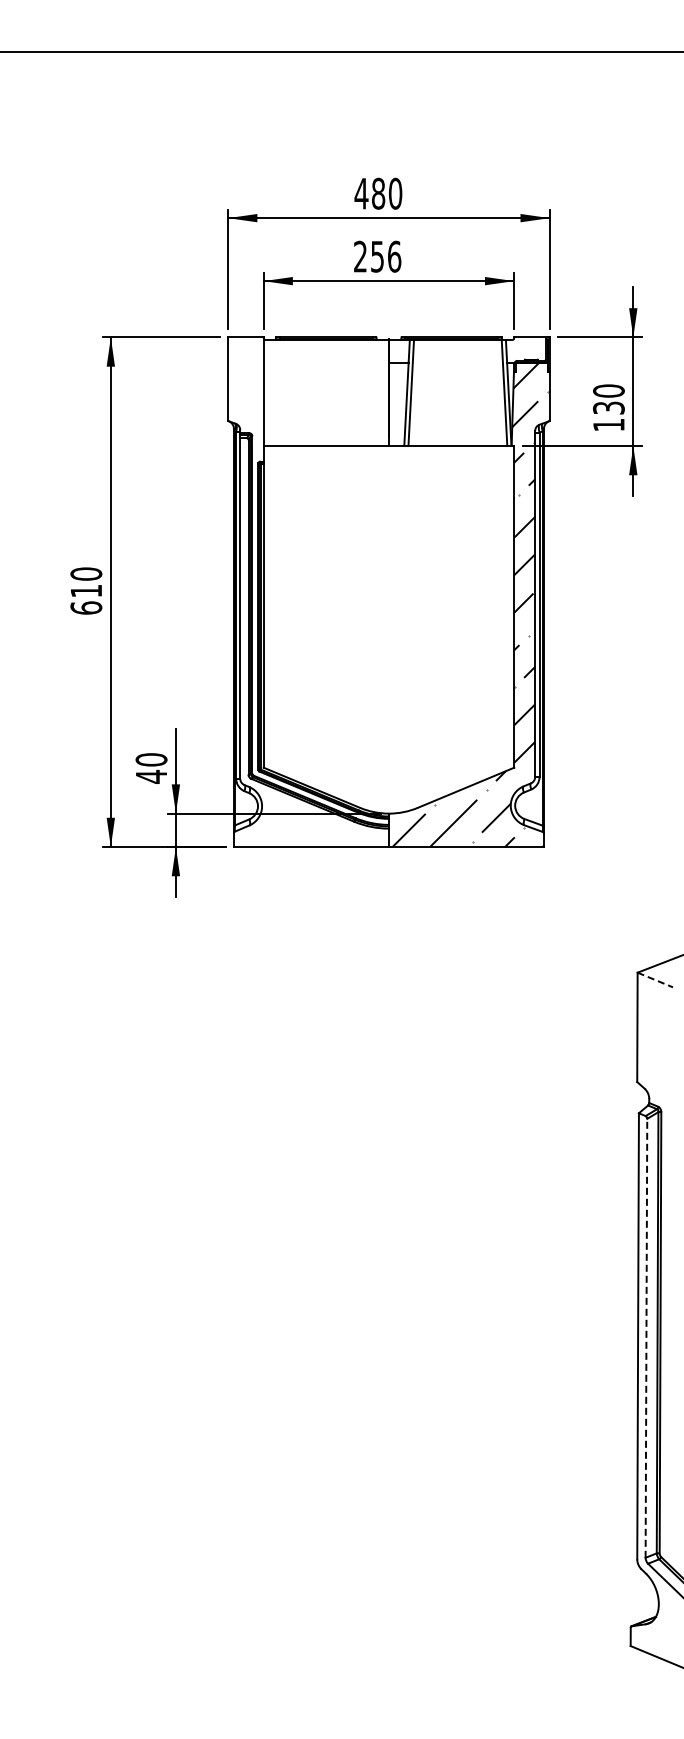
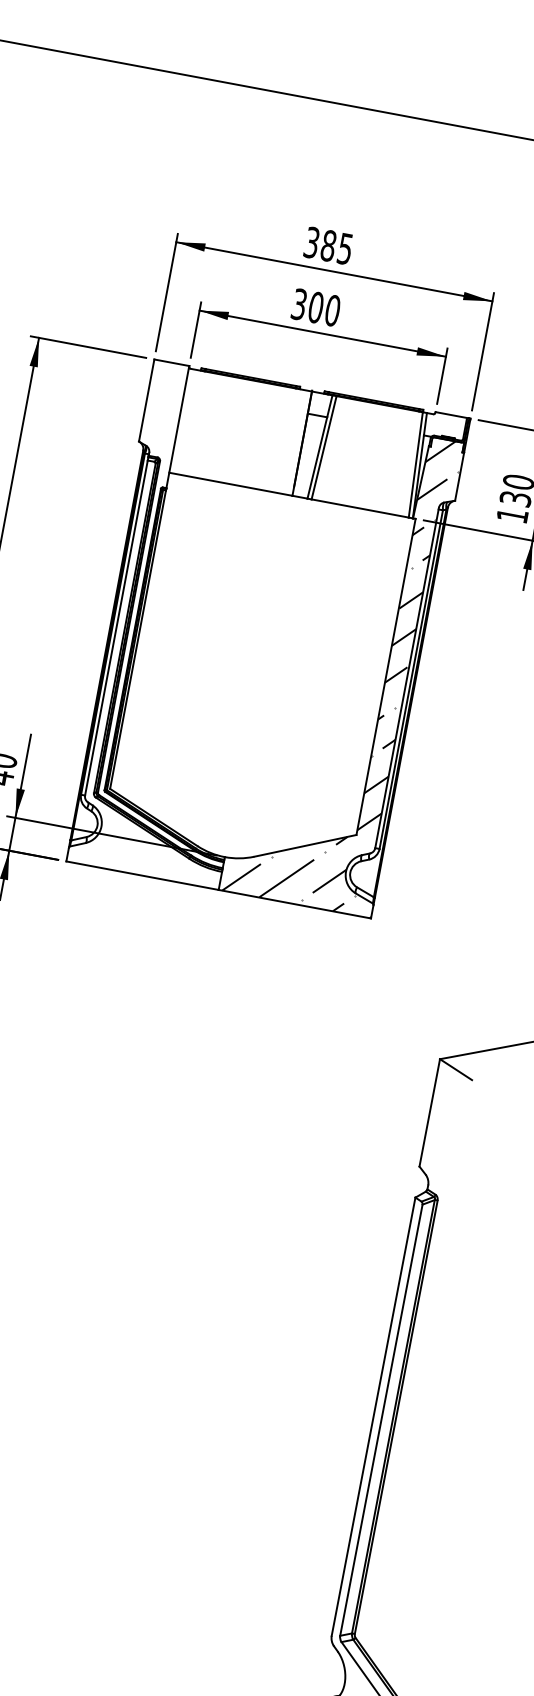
text: (378, 193) -> (328, 245), 480 -> 385
text: (377, 256) -> (316, 307), 256 -> 300
line: (655, 980) -> (456, 1070), dashed -> solid
line: (646, 1337) -> (381, 1419), dashed -> solid

